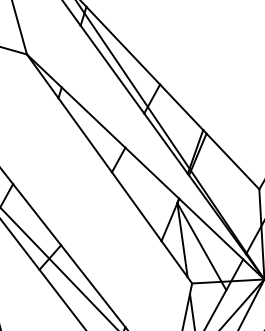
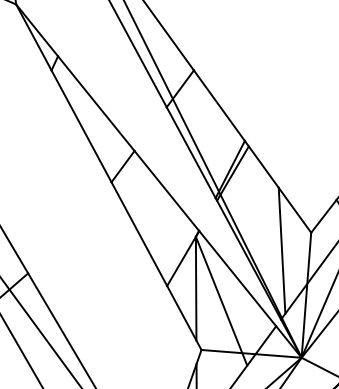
line: (239, 204) -> (281, 250), added

